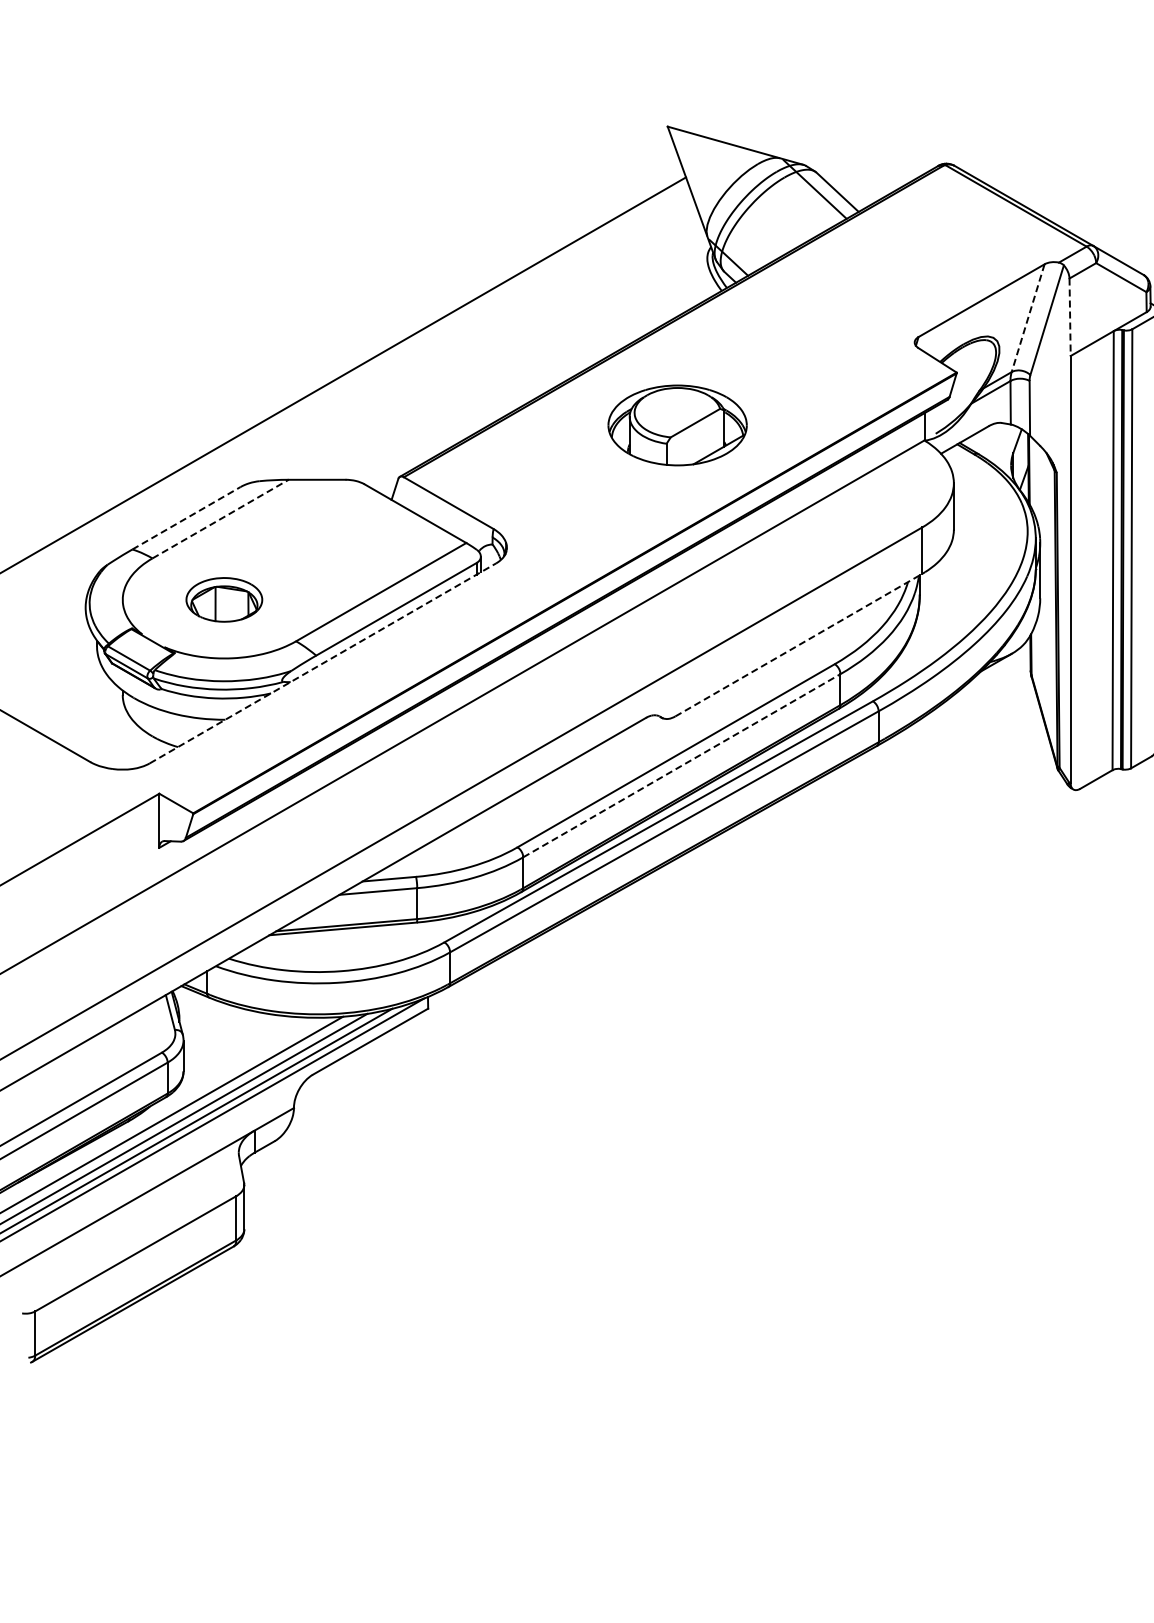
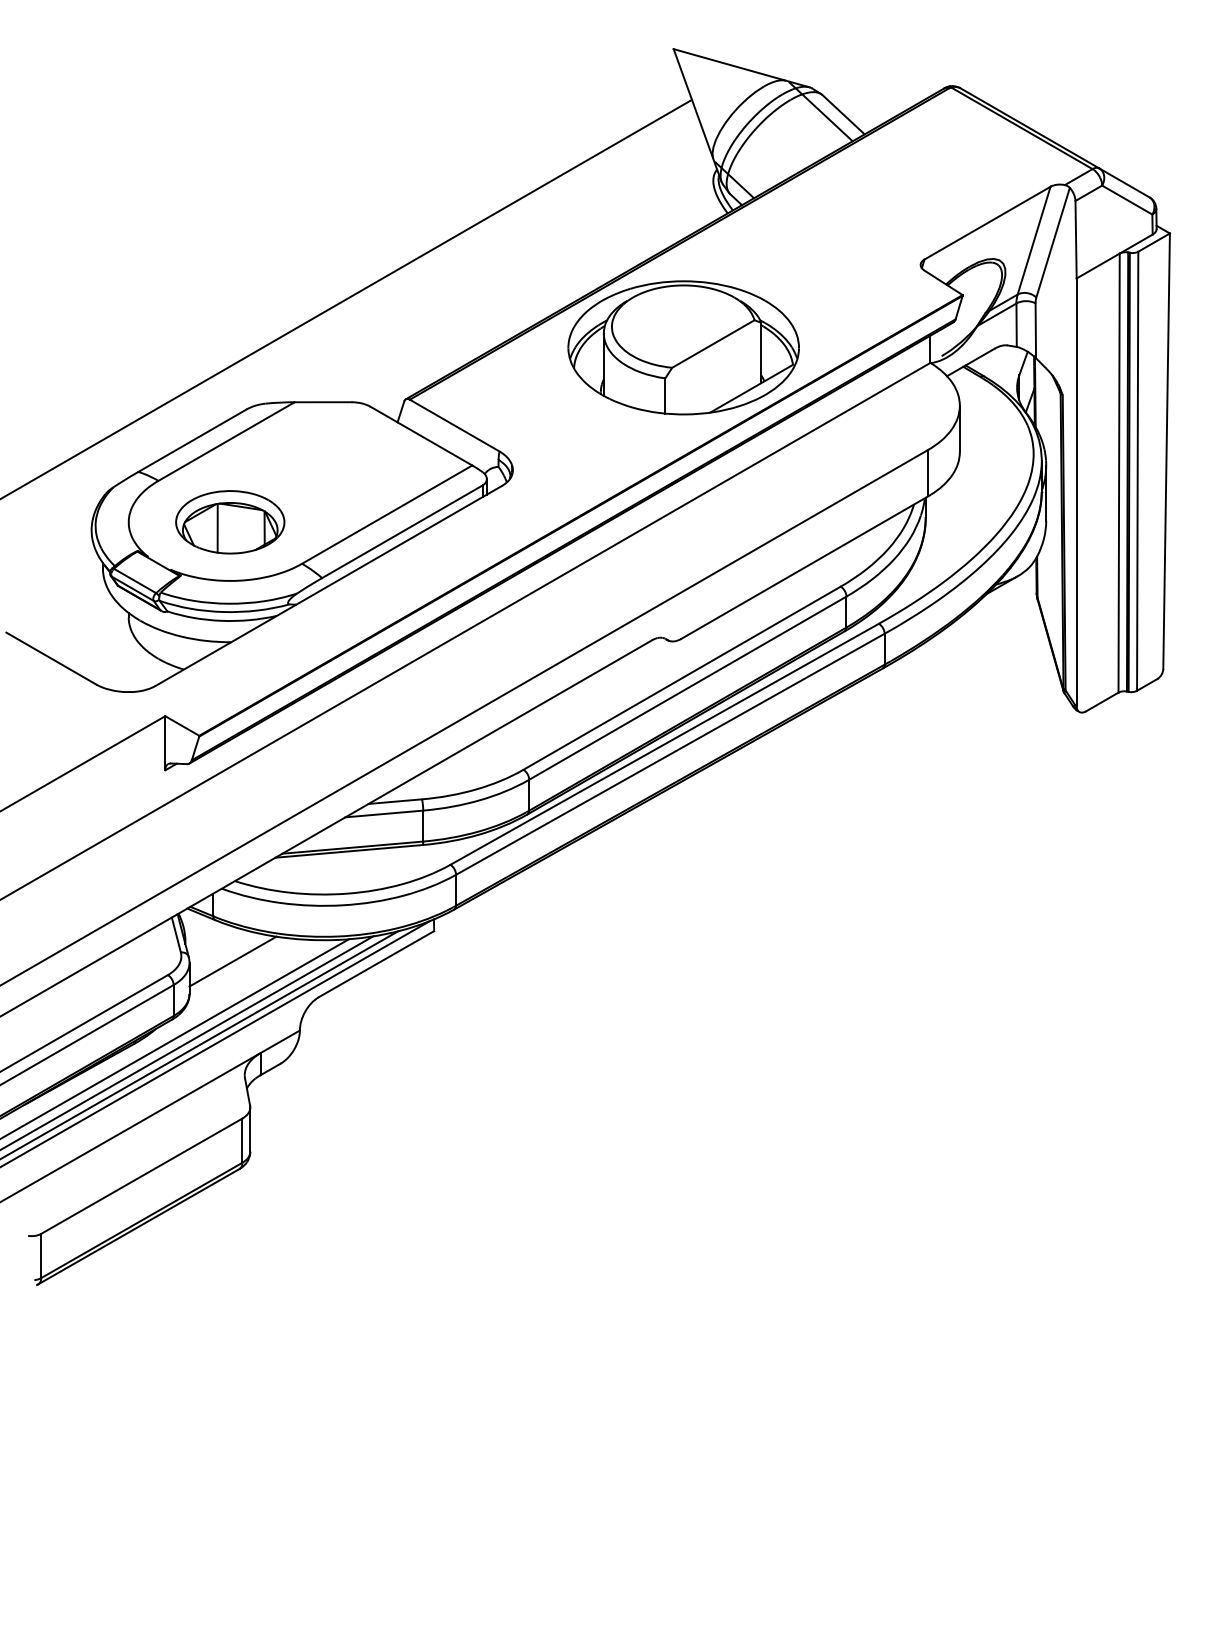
line: (1070, 317) -> (1076, 239), dashed -> solid
line: (1027, 319) -> (1033, 241), dashed -> solid
part: (677, 425) -> (683, 347), size x1.67
line: (186, 518) -> (192, 440), dashed -> solid
line: (220, 519) -> (226, 441), dashed -> solid
part: (224, 600) -> (230, 522), size x1.43
line: (799, 645) -> (805, 567), dashed -> solid
line: (322, 663) -> (328, 585), dashed -> solid
line: (682, 765) -> (688, 687), dashed -> solid
line: (226, 1039) -> (232, 961), added

